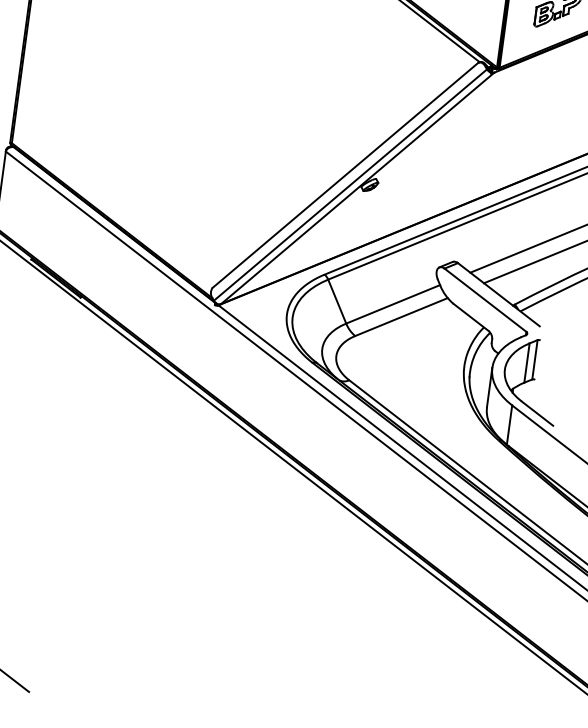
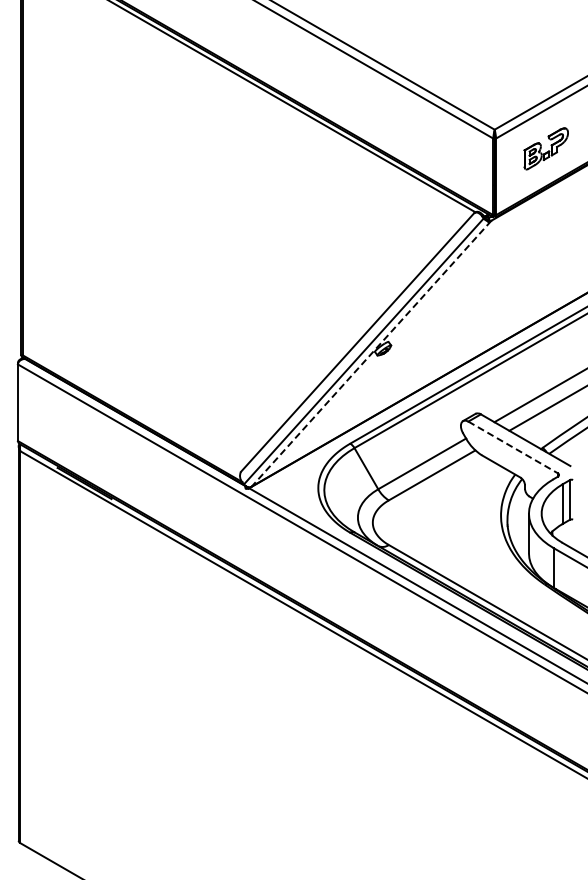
line: (357, 189) -> (371, 354), solid -> dashed
line: (485, 300) -> (513, 447), solid -> dashed

